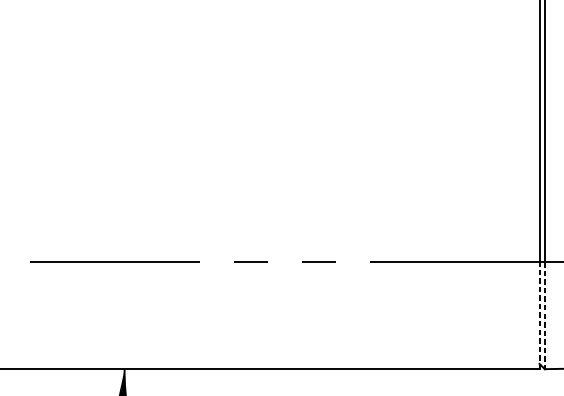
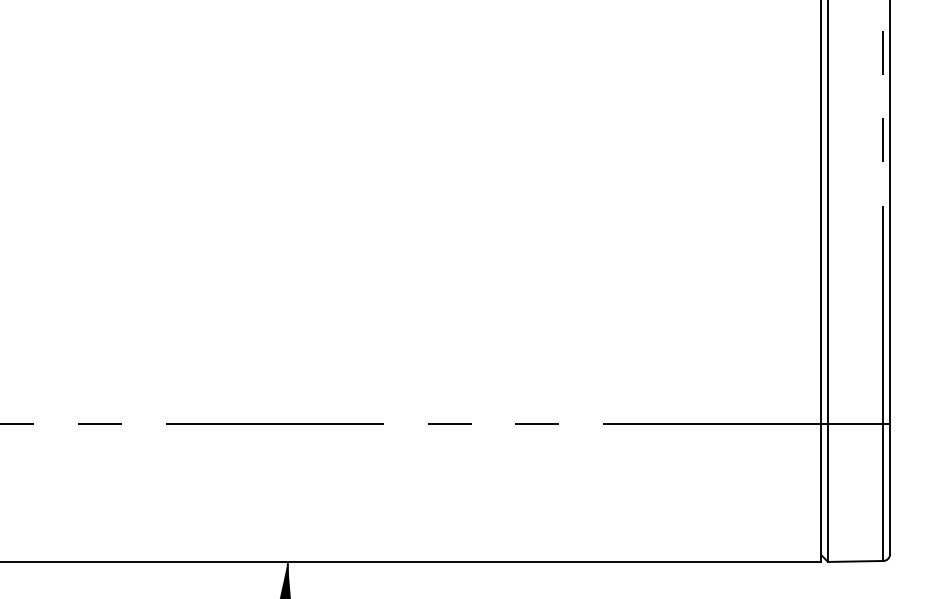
line: (539, 315) -> (821, 493), dashed -> solid
line: (545, 315) -> (828, 493), dashed -> solid

